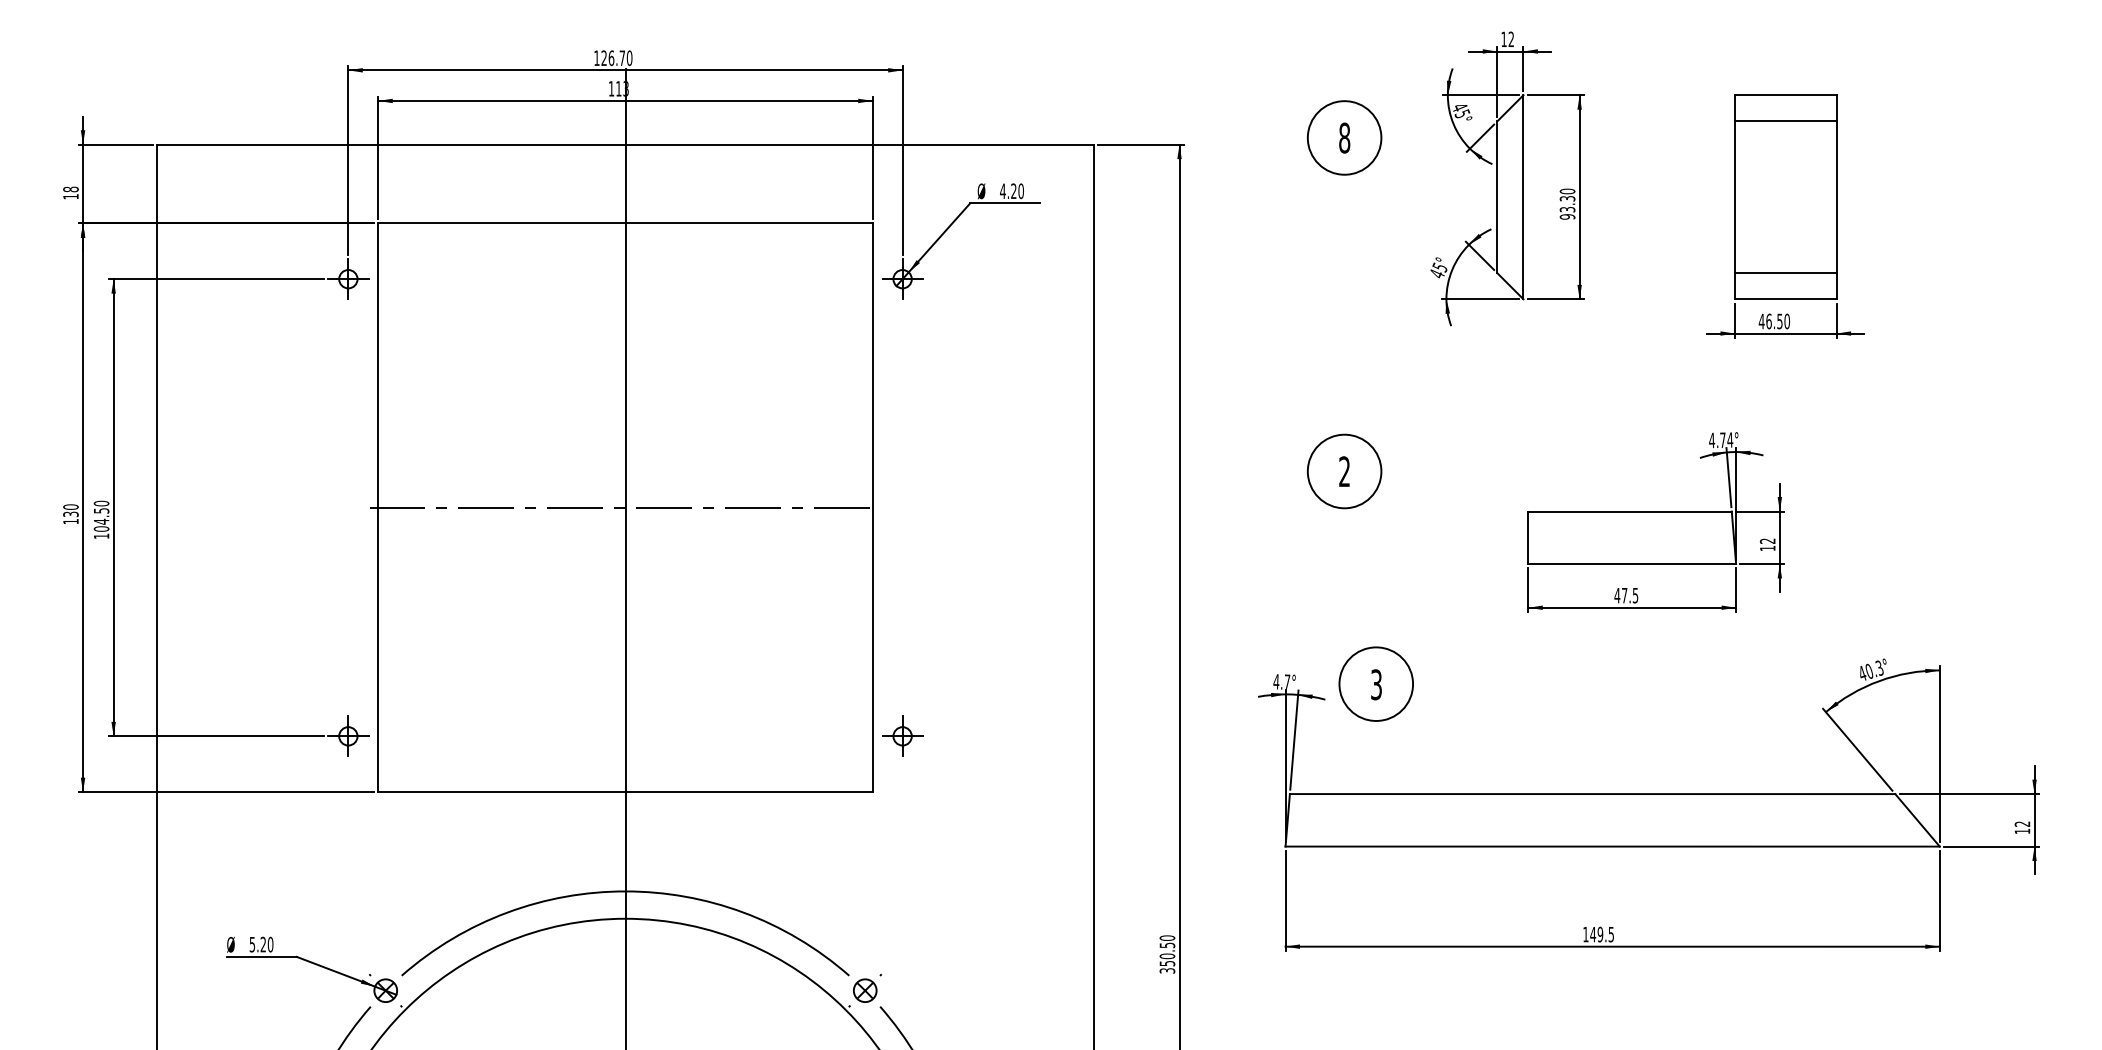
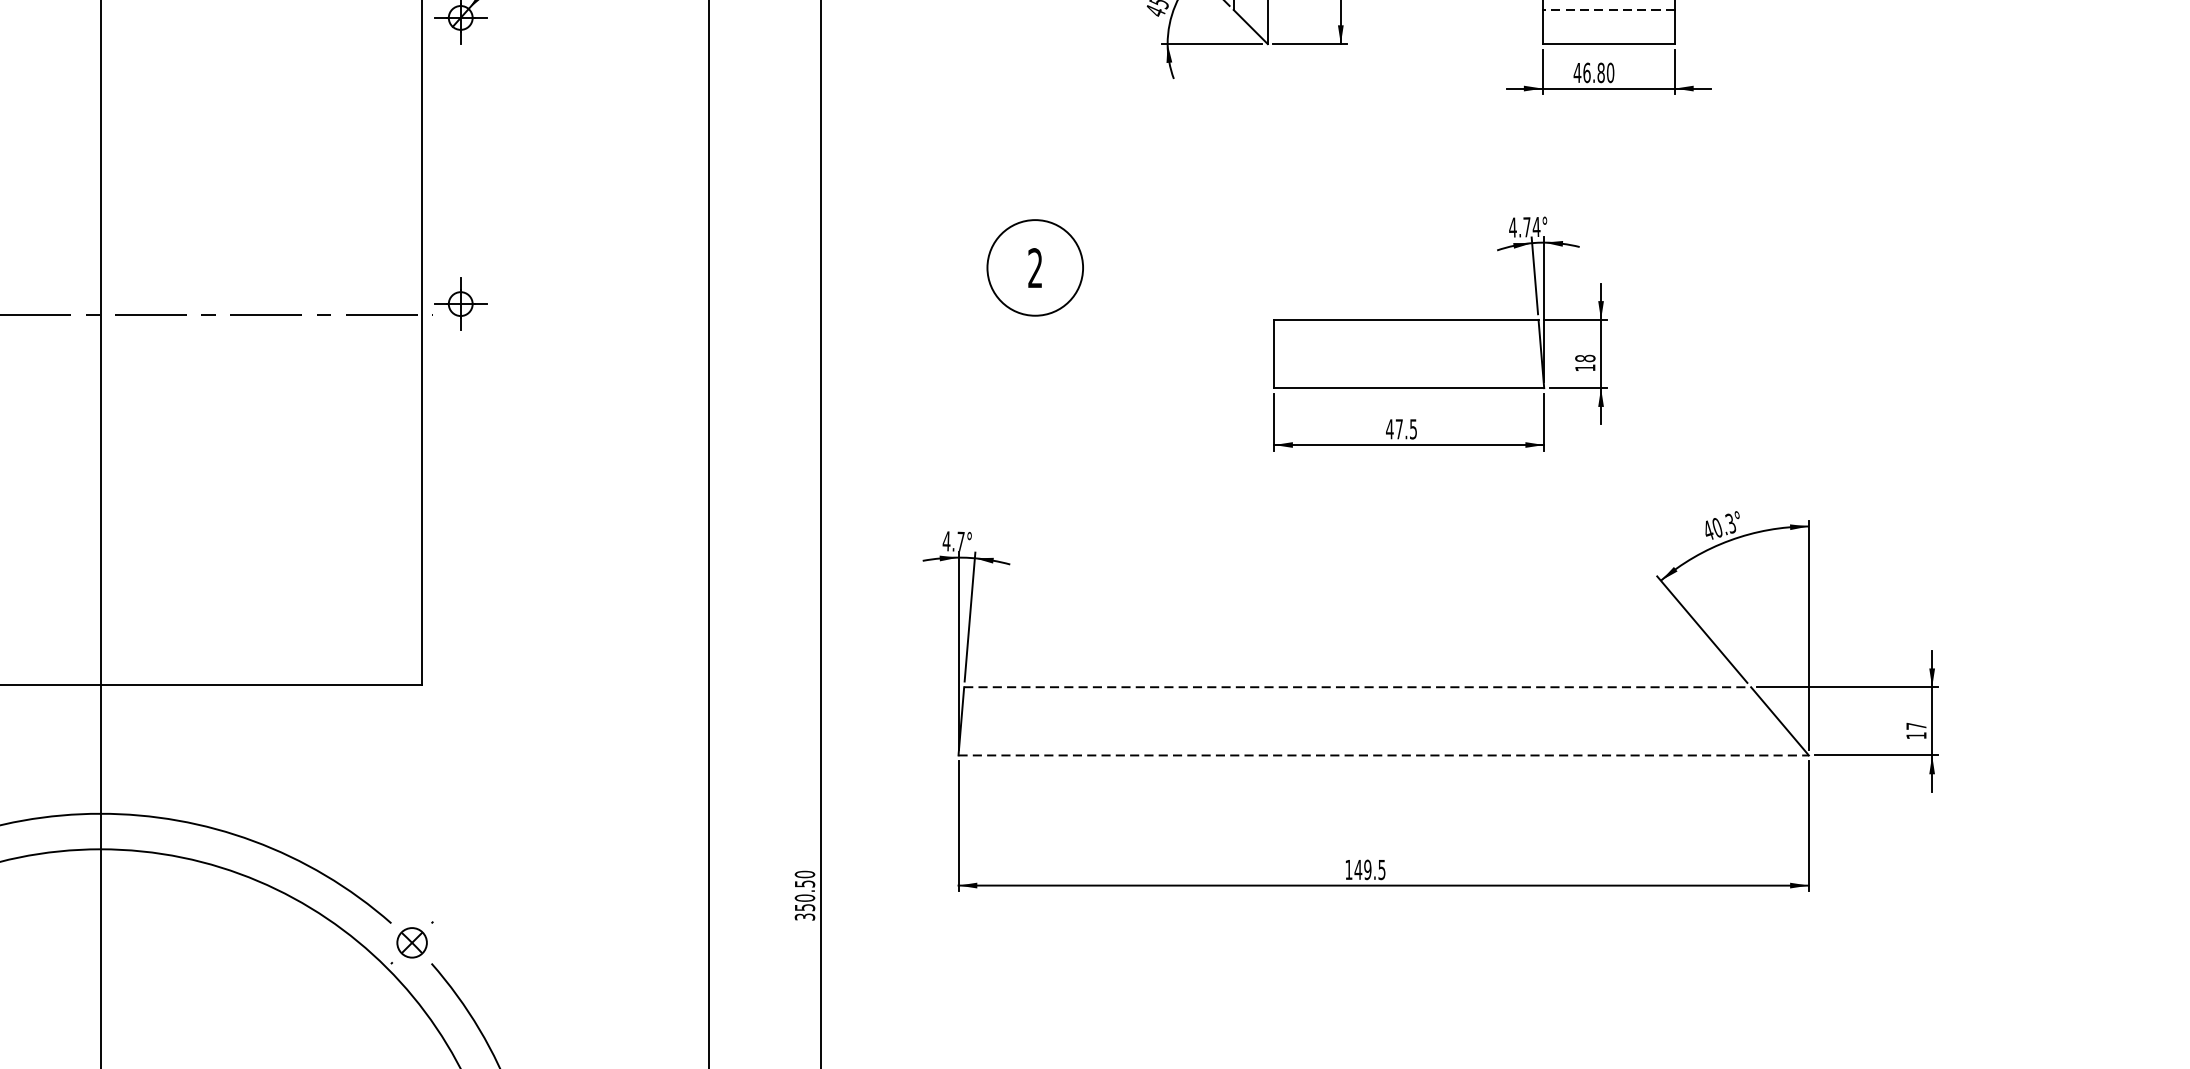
line: (1785, 273) -> (1608, 10), solid -> dashed
text: (1779, 321) -> (1600, 72), 46.50 -> 46.80
text: (1767, 540) -> (1584, 357), 12 -> 18
part: (1375, 683) -> (1075, 543), removed
part: (902, 735) -> (460, 303), moved
line: (1592, 794) -> (1357, 687), solid -> dashed
text: (2022, 823) -> (1916, 725), 12 -> 17
line: (1613, 846) -> (1384, 755), solid -> dashed

